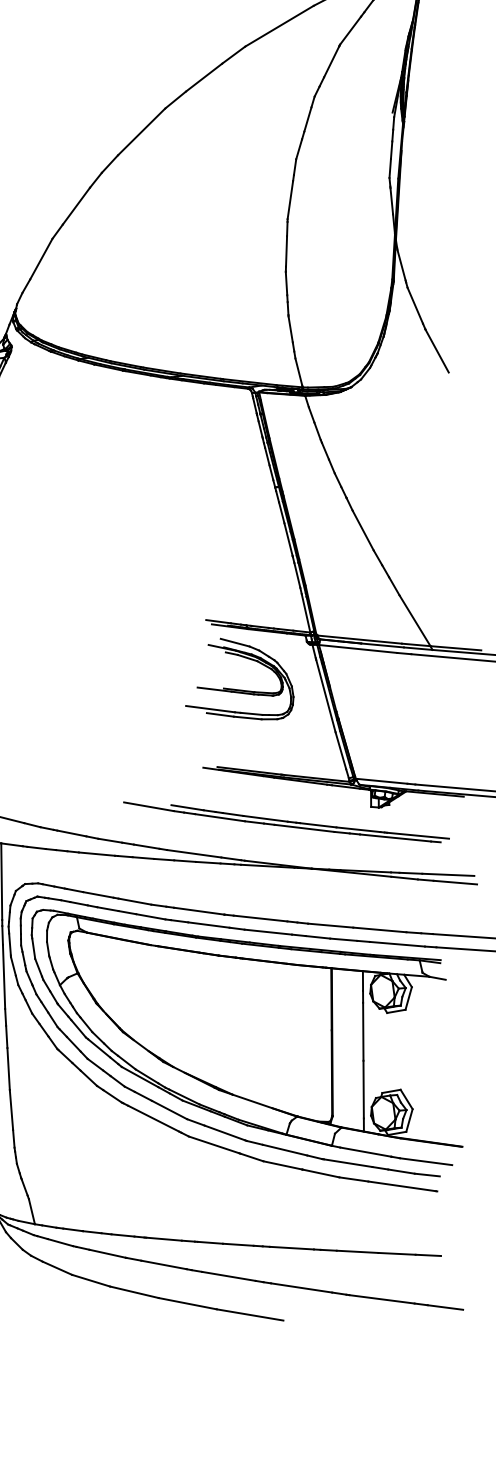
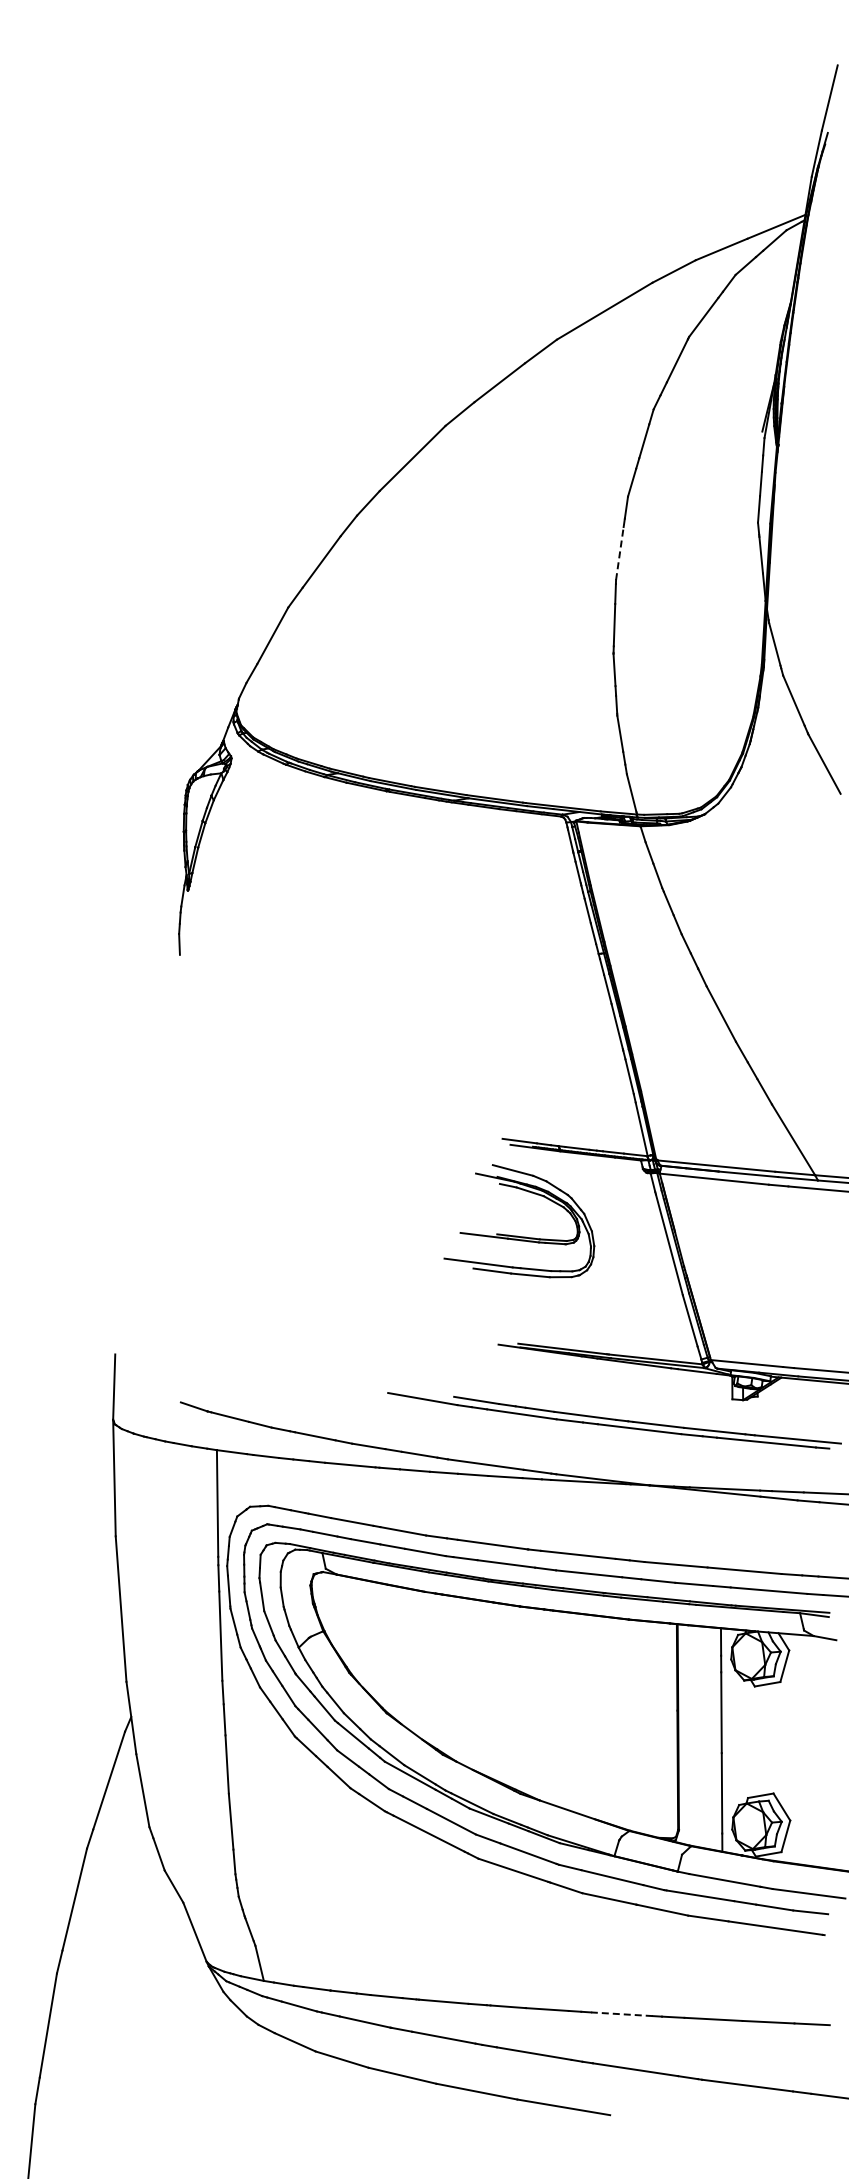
line: (290, 200) -> (619, 553), solid -> dashed
part: (238, 689) -> (517, 1235), moved
line: (291, 1248) -> (621, 2014), solid -> dashed

